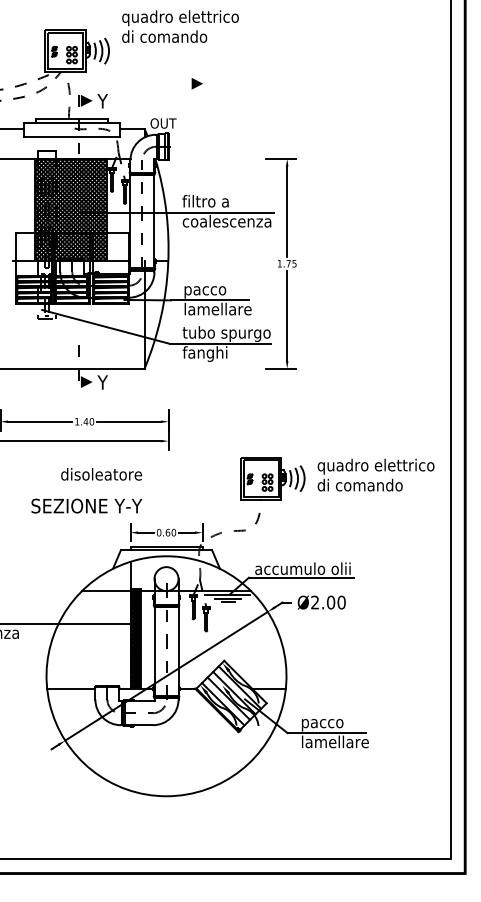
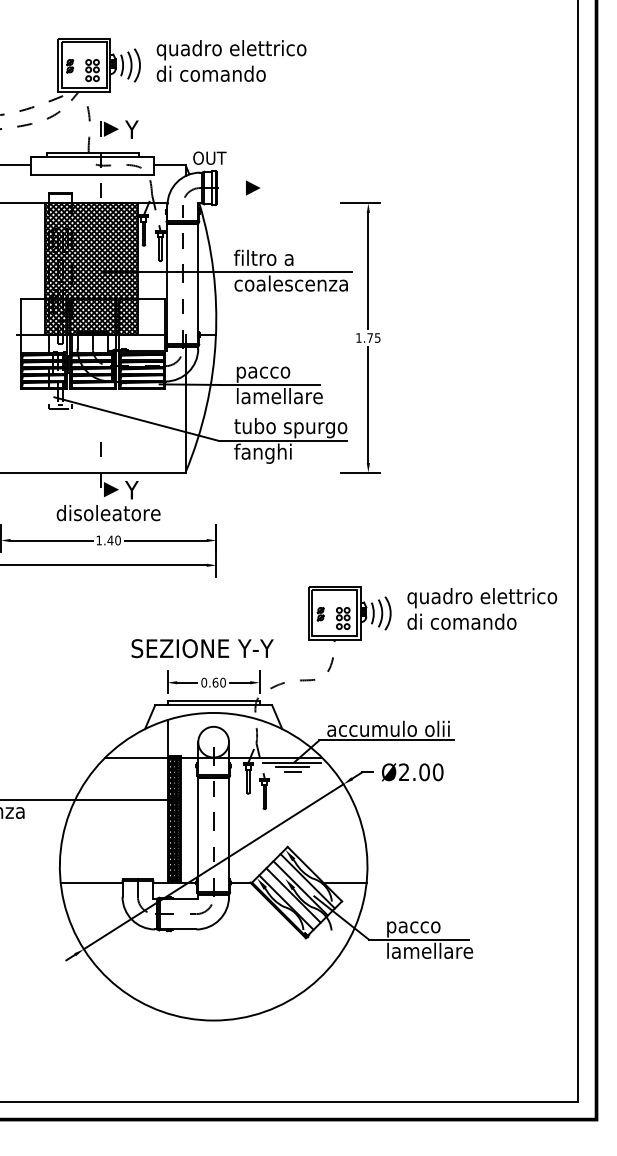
text: (180, 26) -> (231, 60), moved
line: (196, 83) -> (252, 187), moved
text: (101, 474) -> (108, 513), moved
text: (86, 505) -> (202, 647), moved

